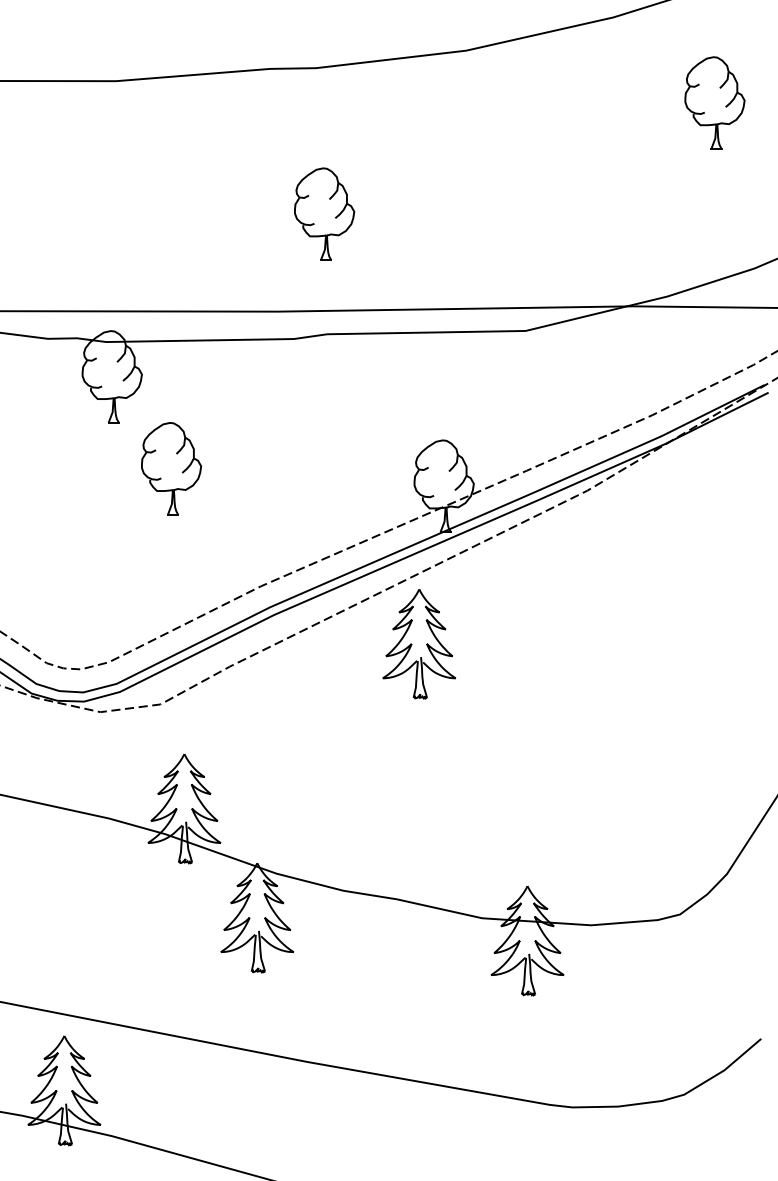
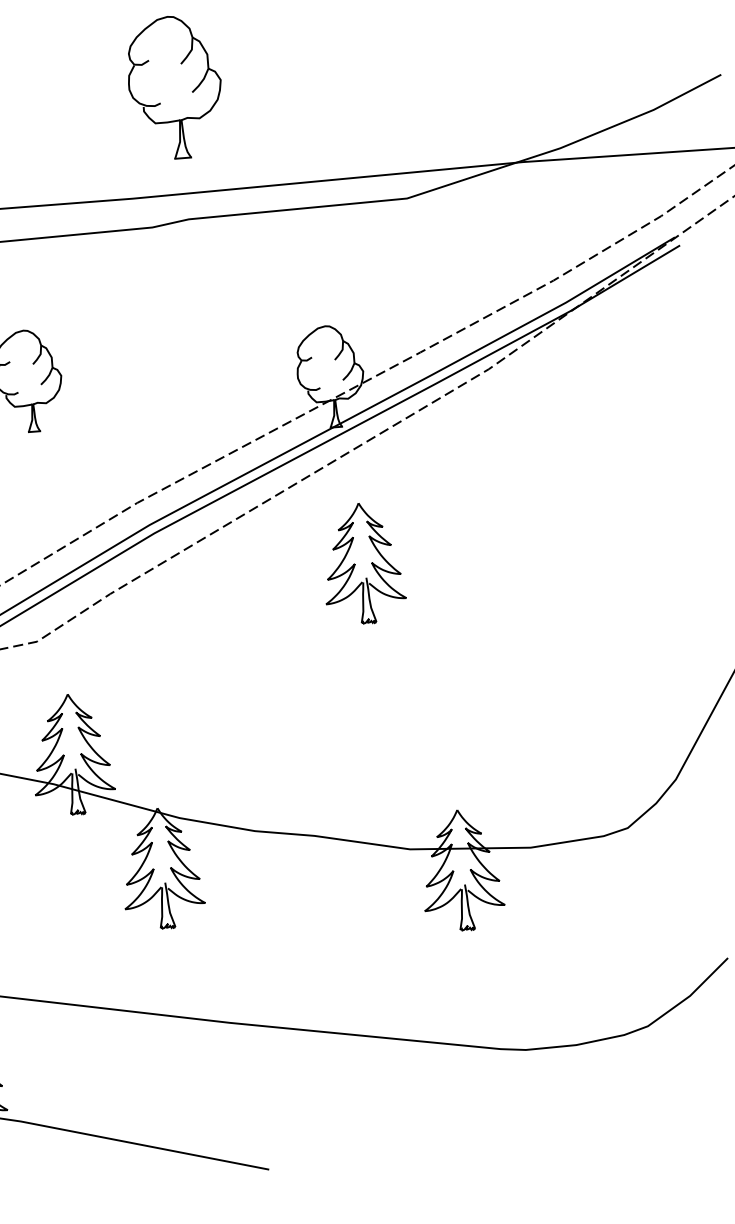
part: (324, 213) -> (175, 86), size x1.4
part: (419, 644) -> (363, 563), moved

